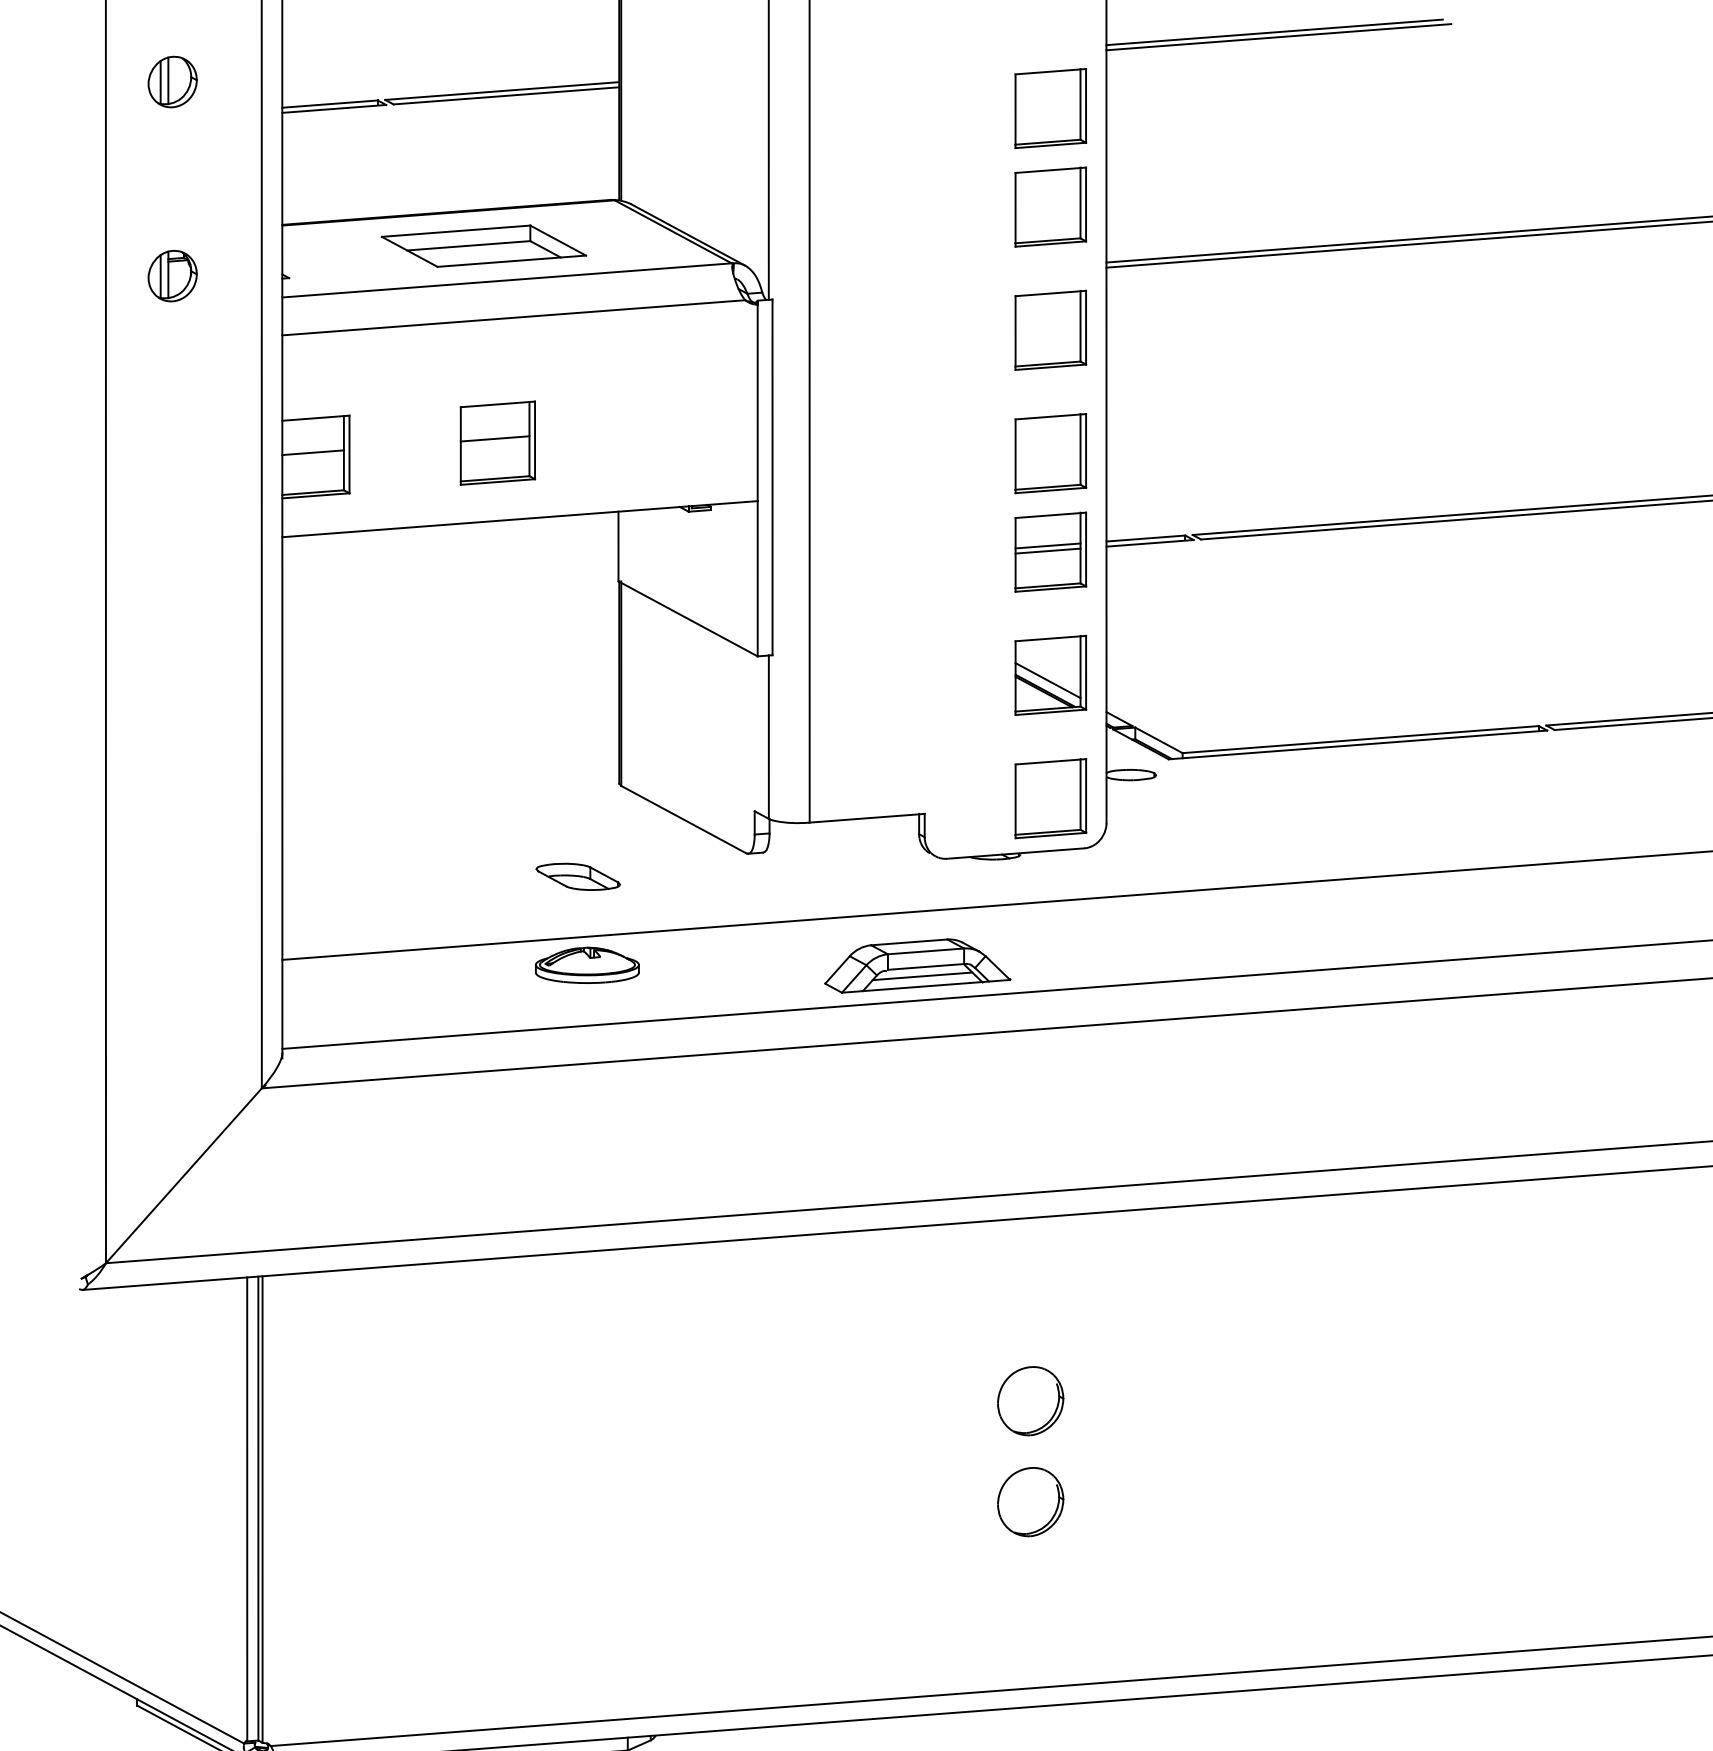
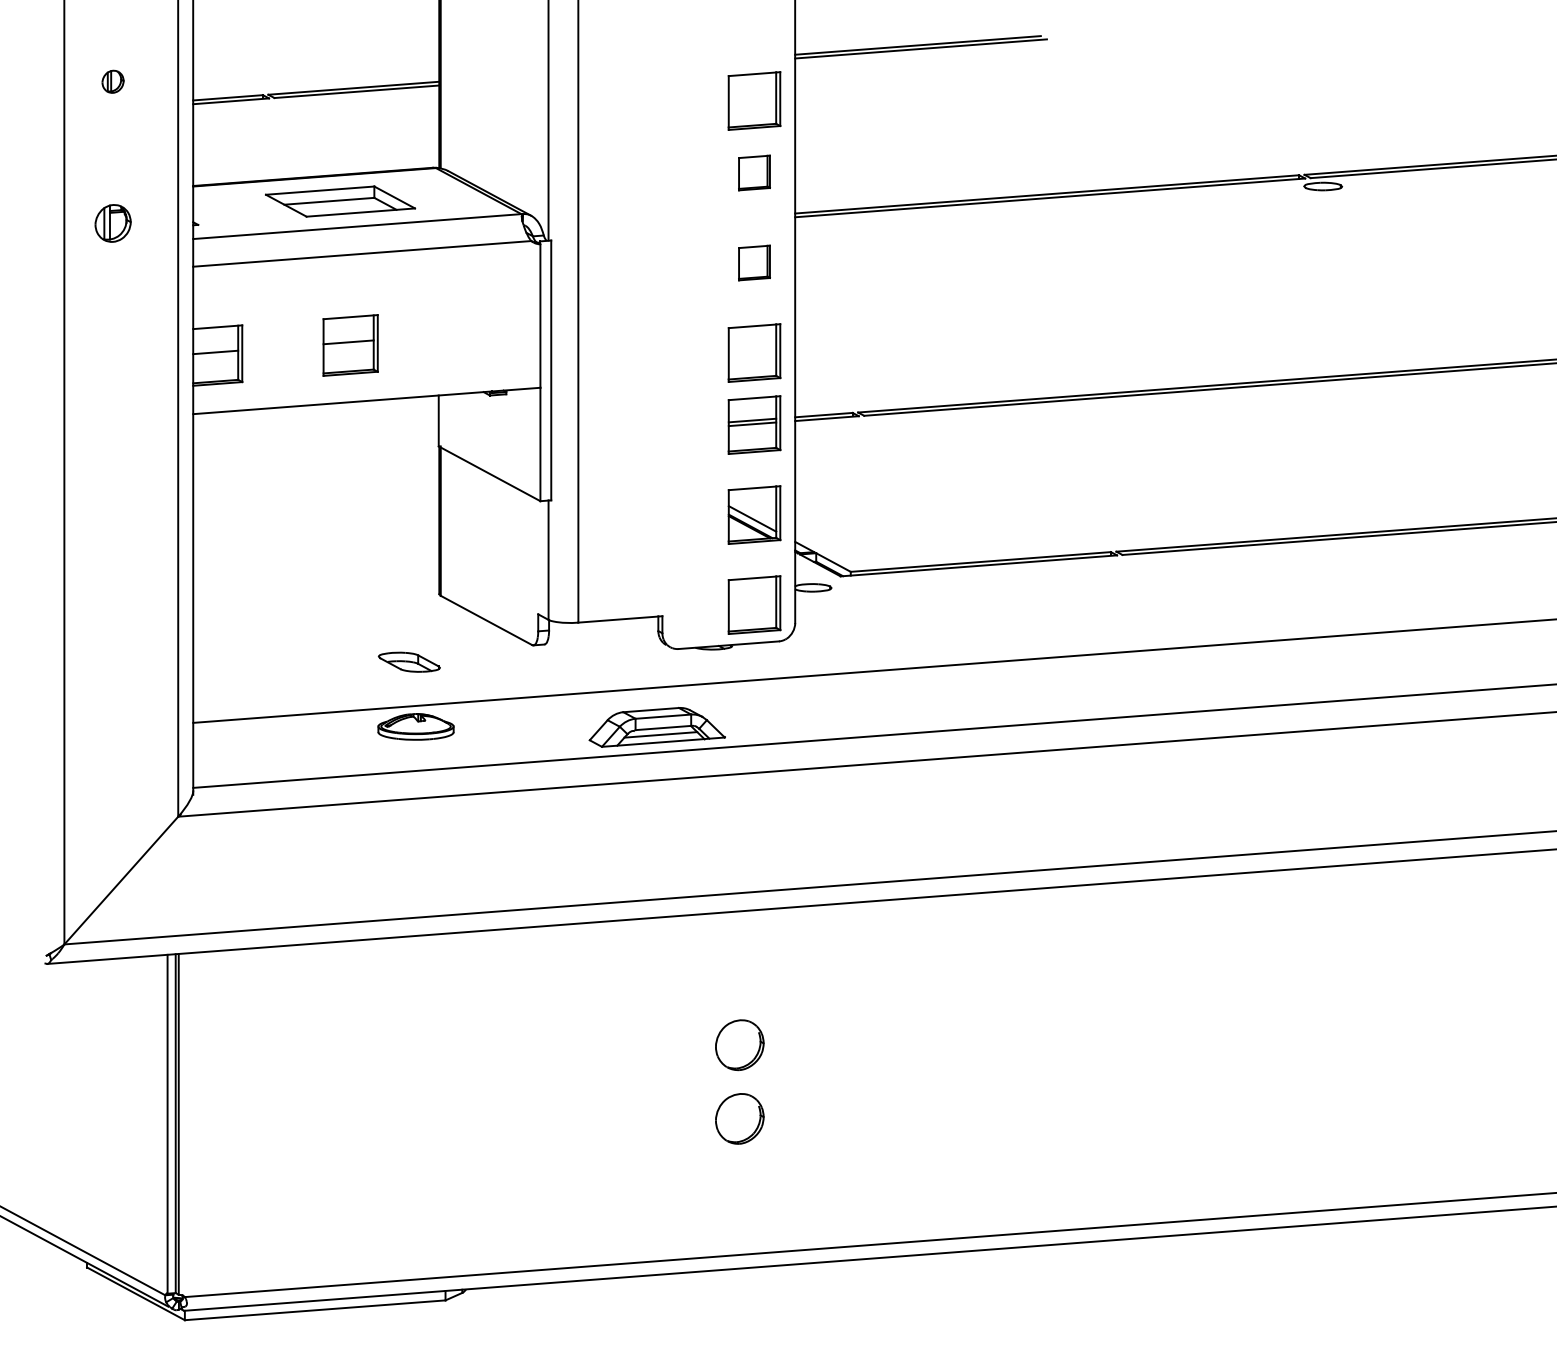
part: (171, 81) -> (112, 81), size x0.6
part: (1050, 206) -> (754, 172), size x0.6
part: (1050, 329) -> (754, 262), size x0.6

